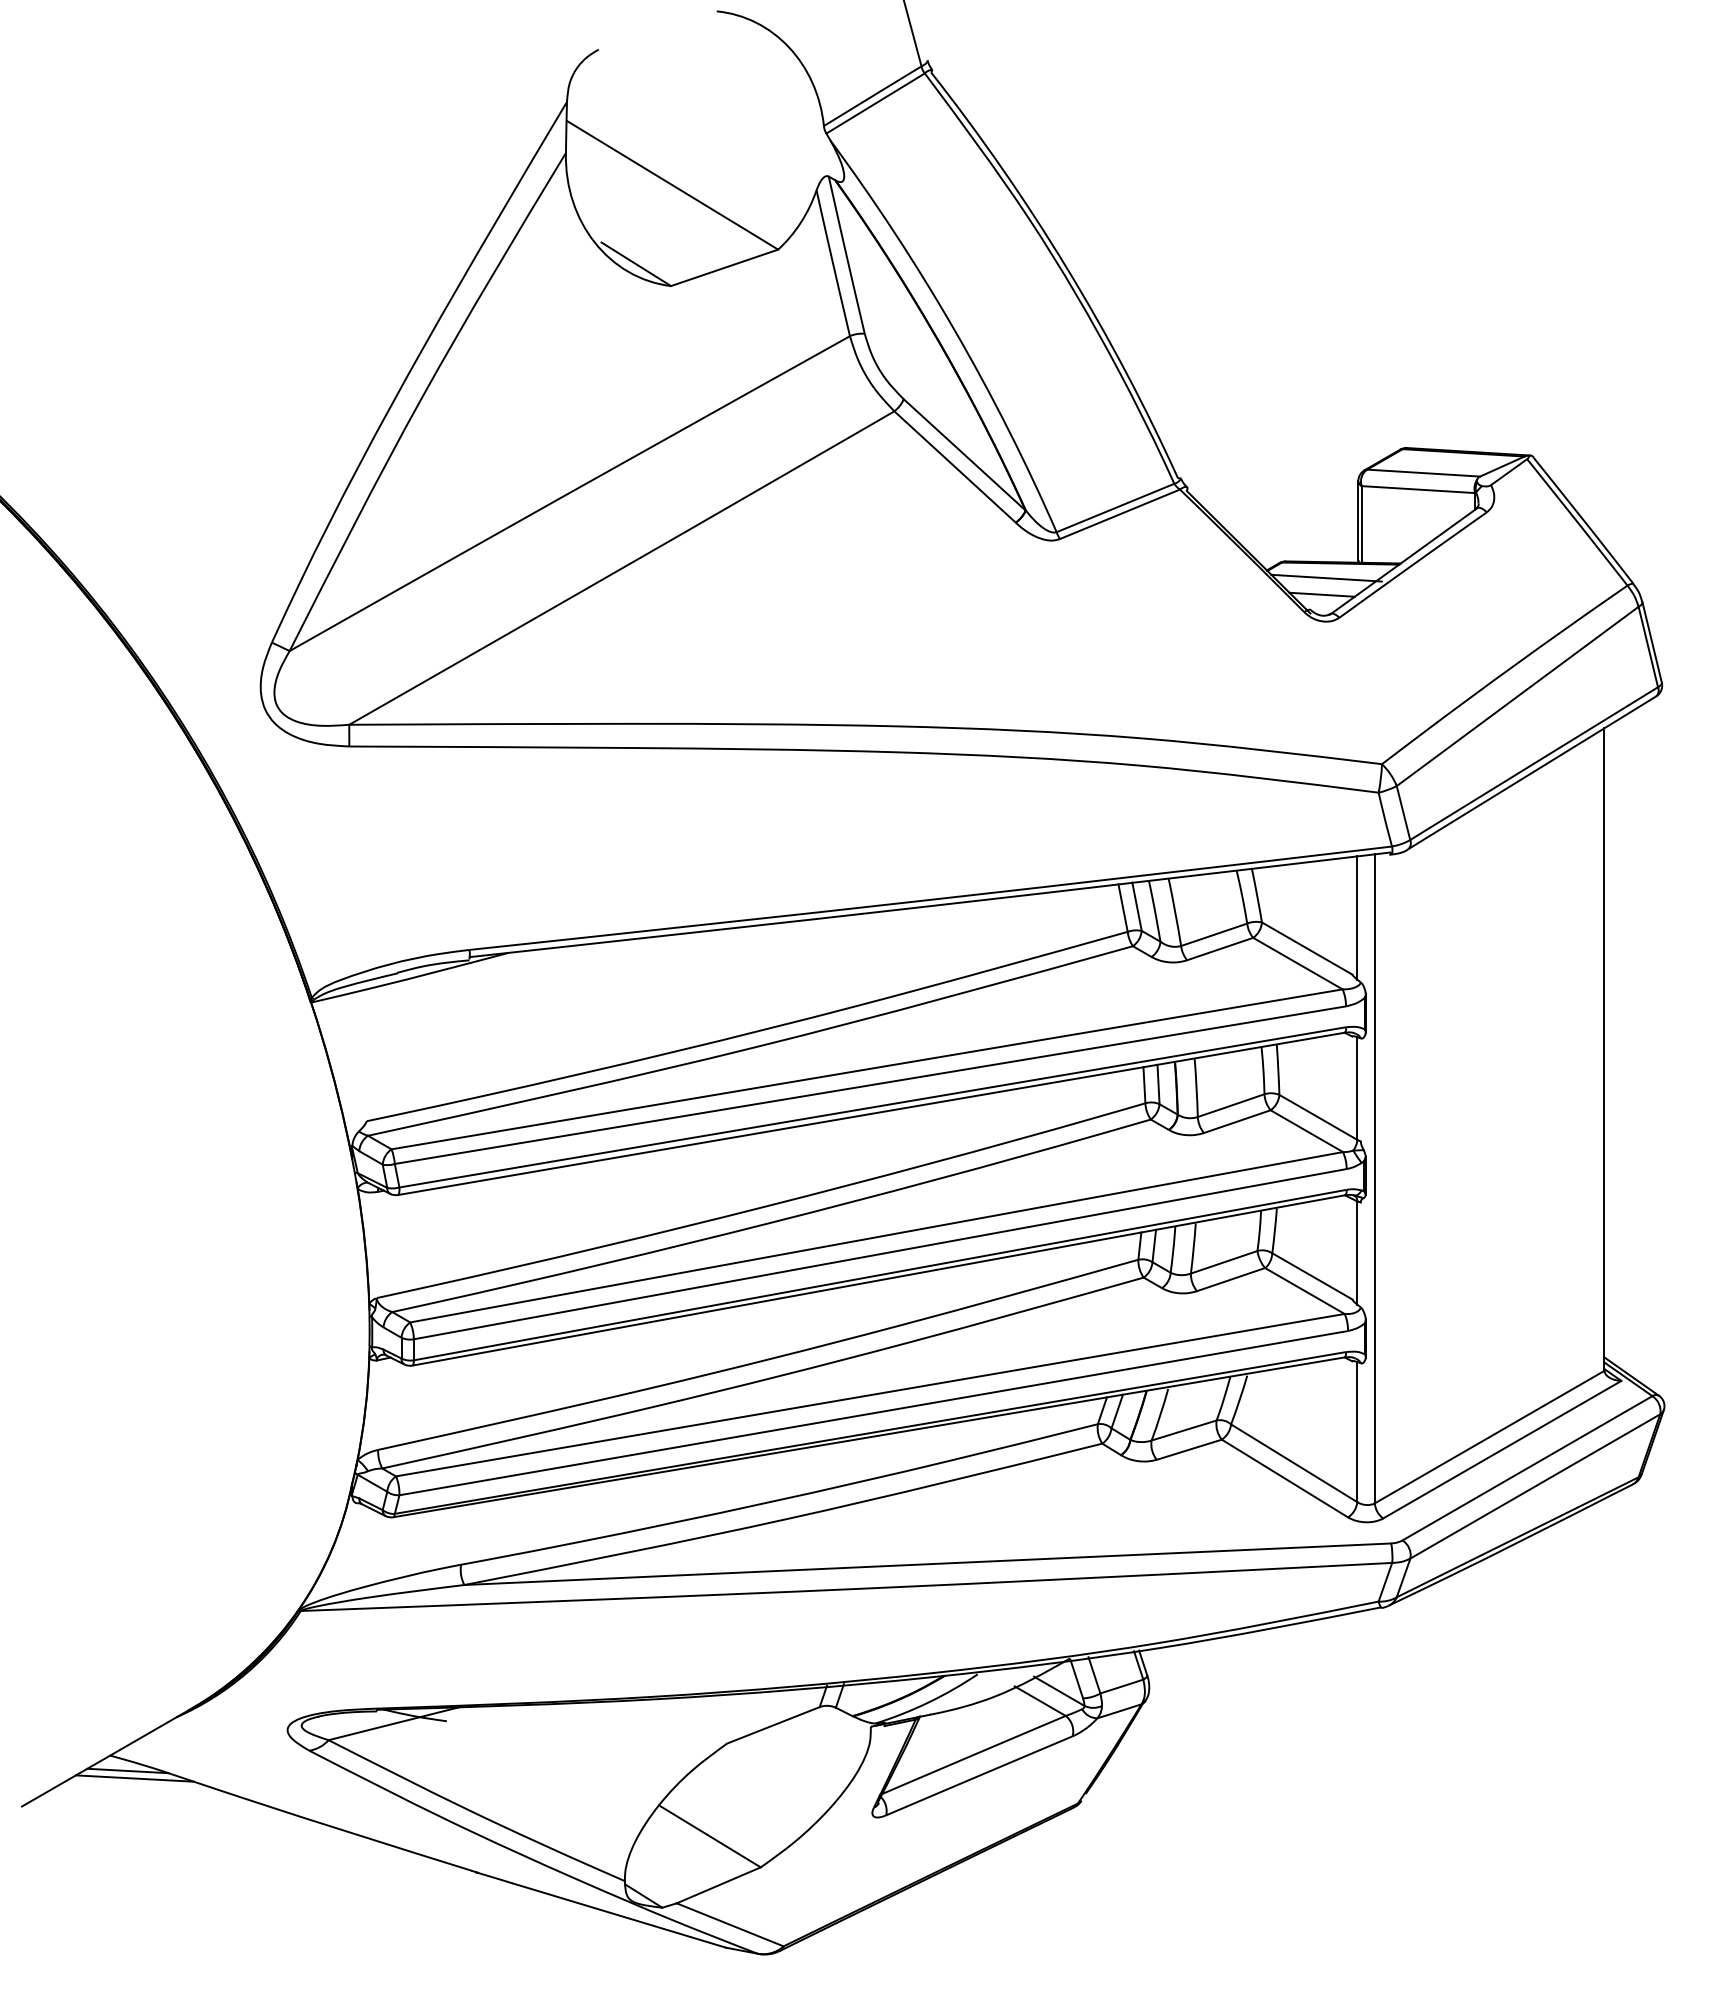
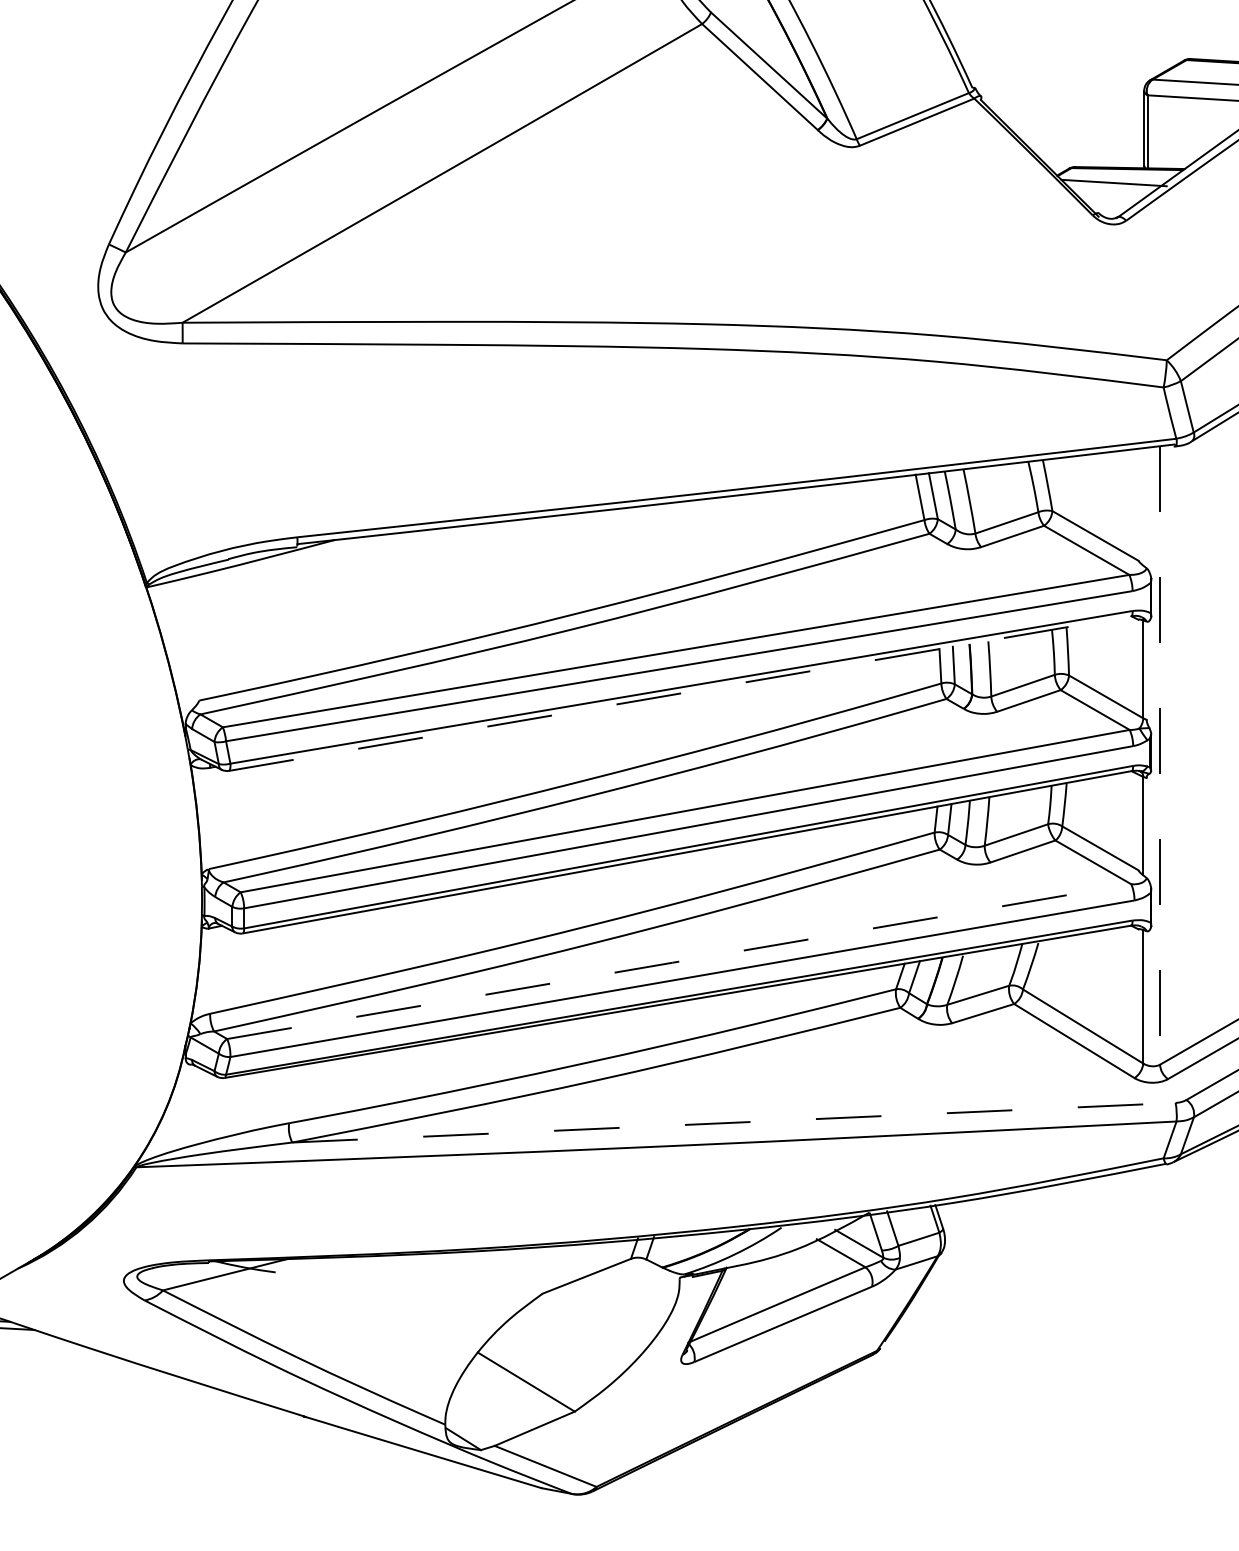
line: (1321, 594) -> (1109, 198), removed
line: (1357, 917) -> (1143, 506), removed
line: (871, 1113) -> (680, 693), solid -> dashed
line: (1374, 1178) -> (1159, 755), solid -> dashed
line: (871, 1395) -> (680, 961), solid -> dashed
line: (927, 1564) -> (733, 1122), solid -> dashed

